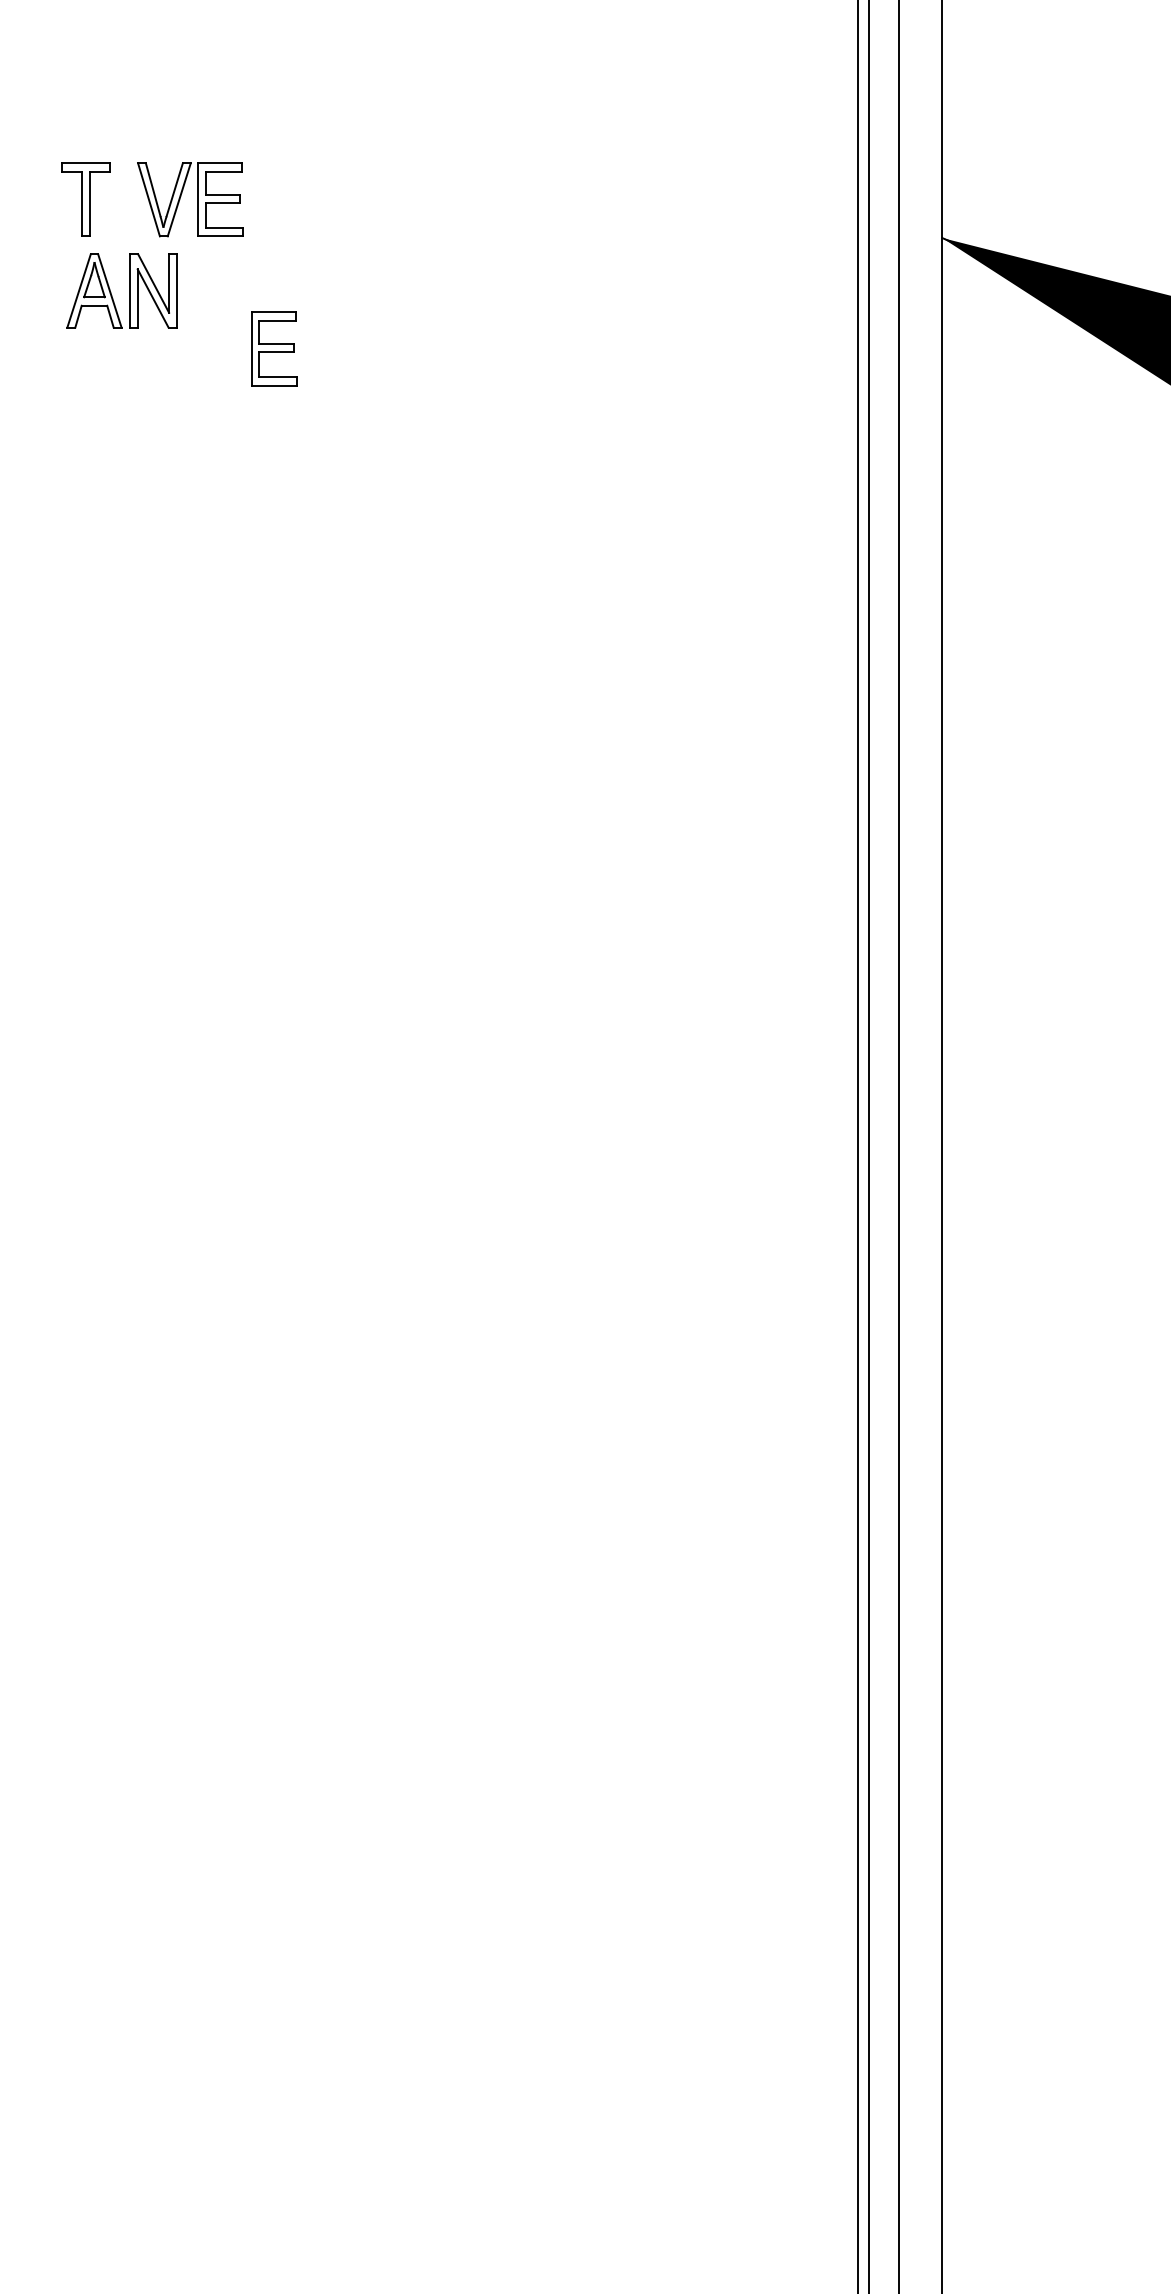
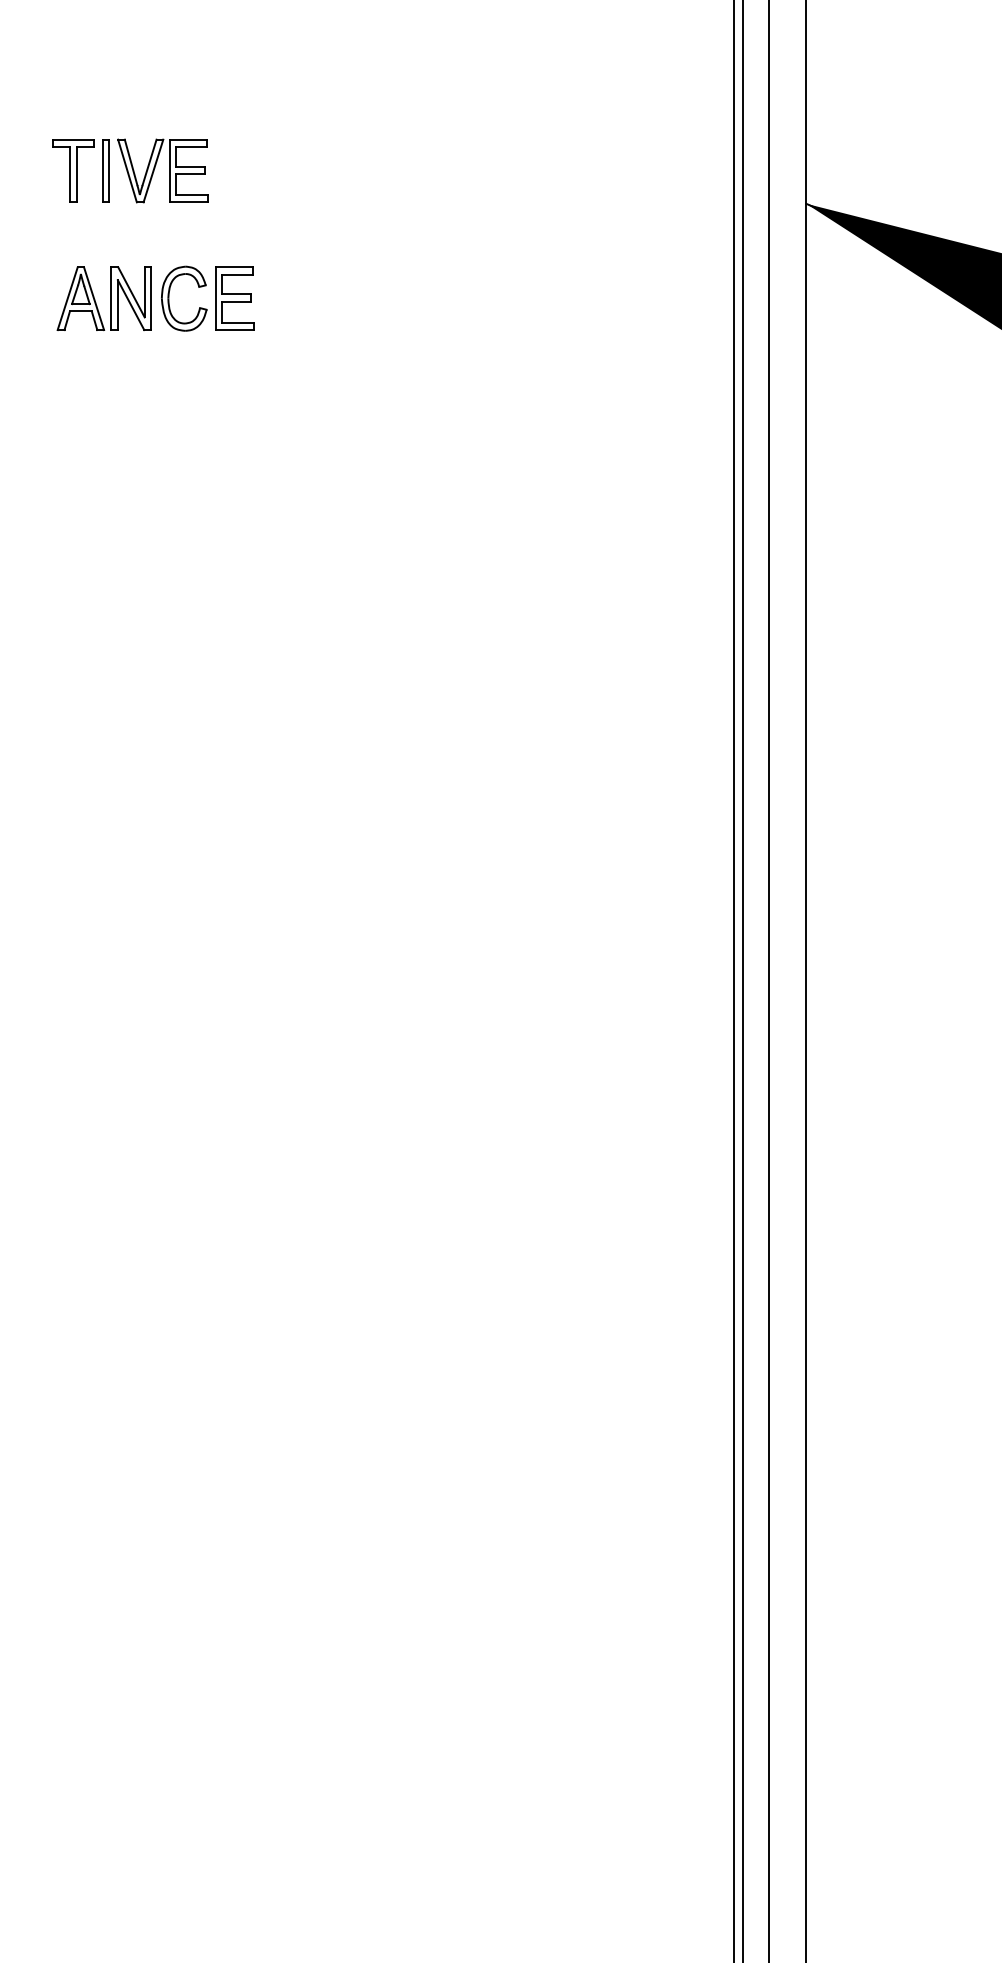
part: (123, 199) -> (105, 170), added
part: (129, 290) -> (110, 298), moved
part: (197, 348) -> (169, 298), added

